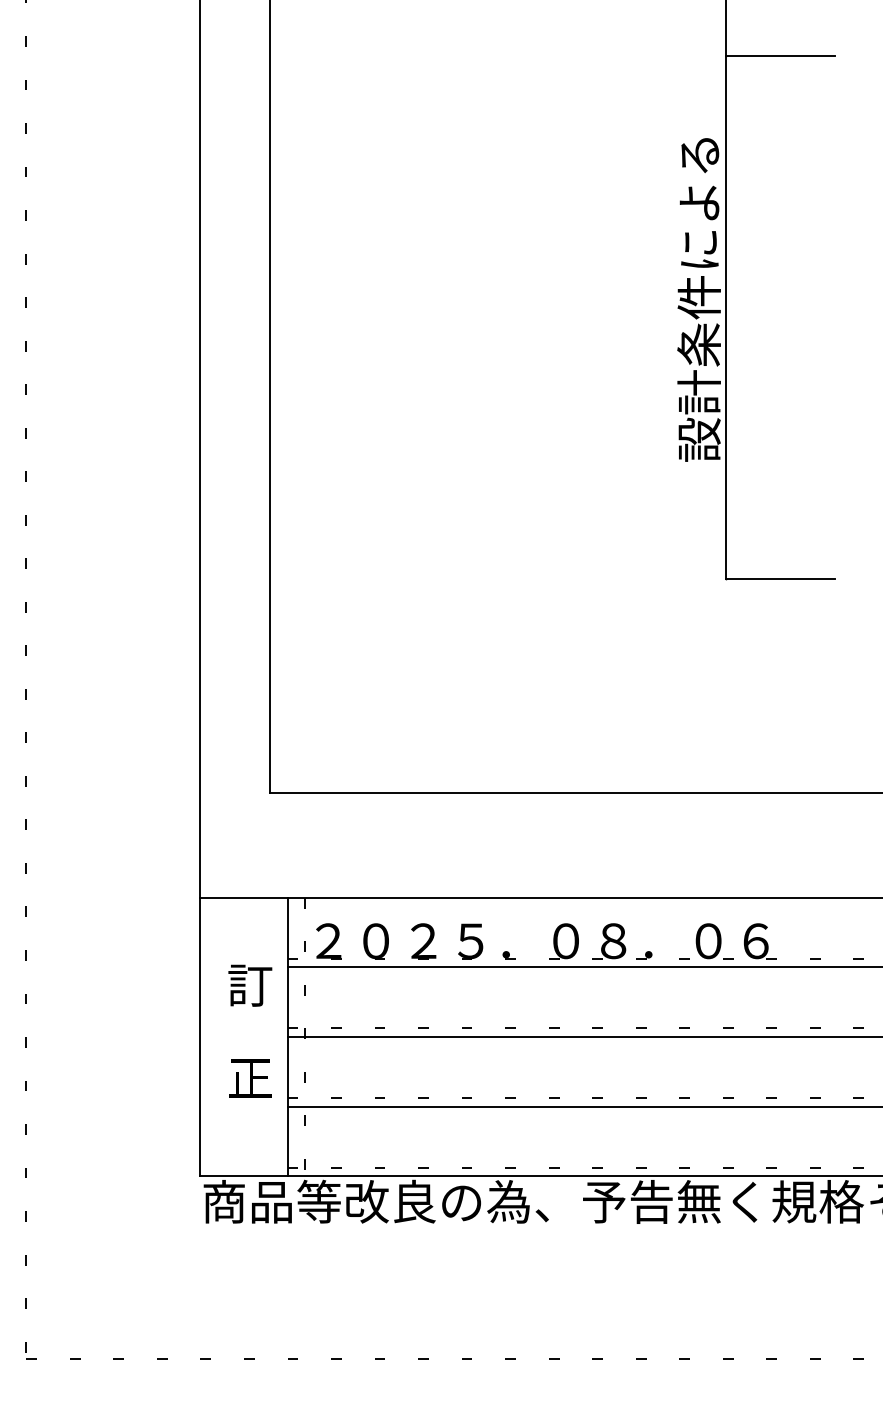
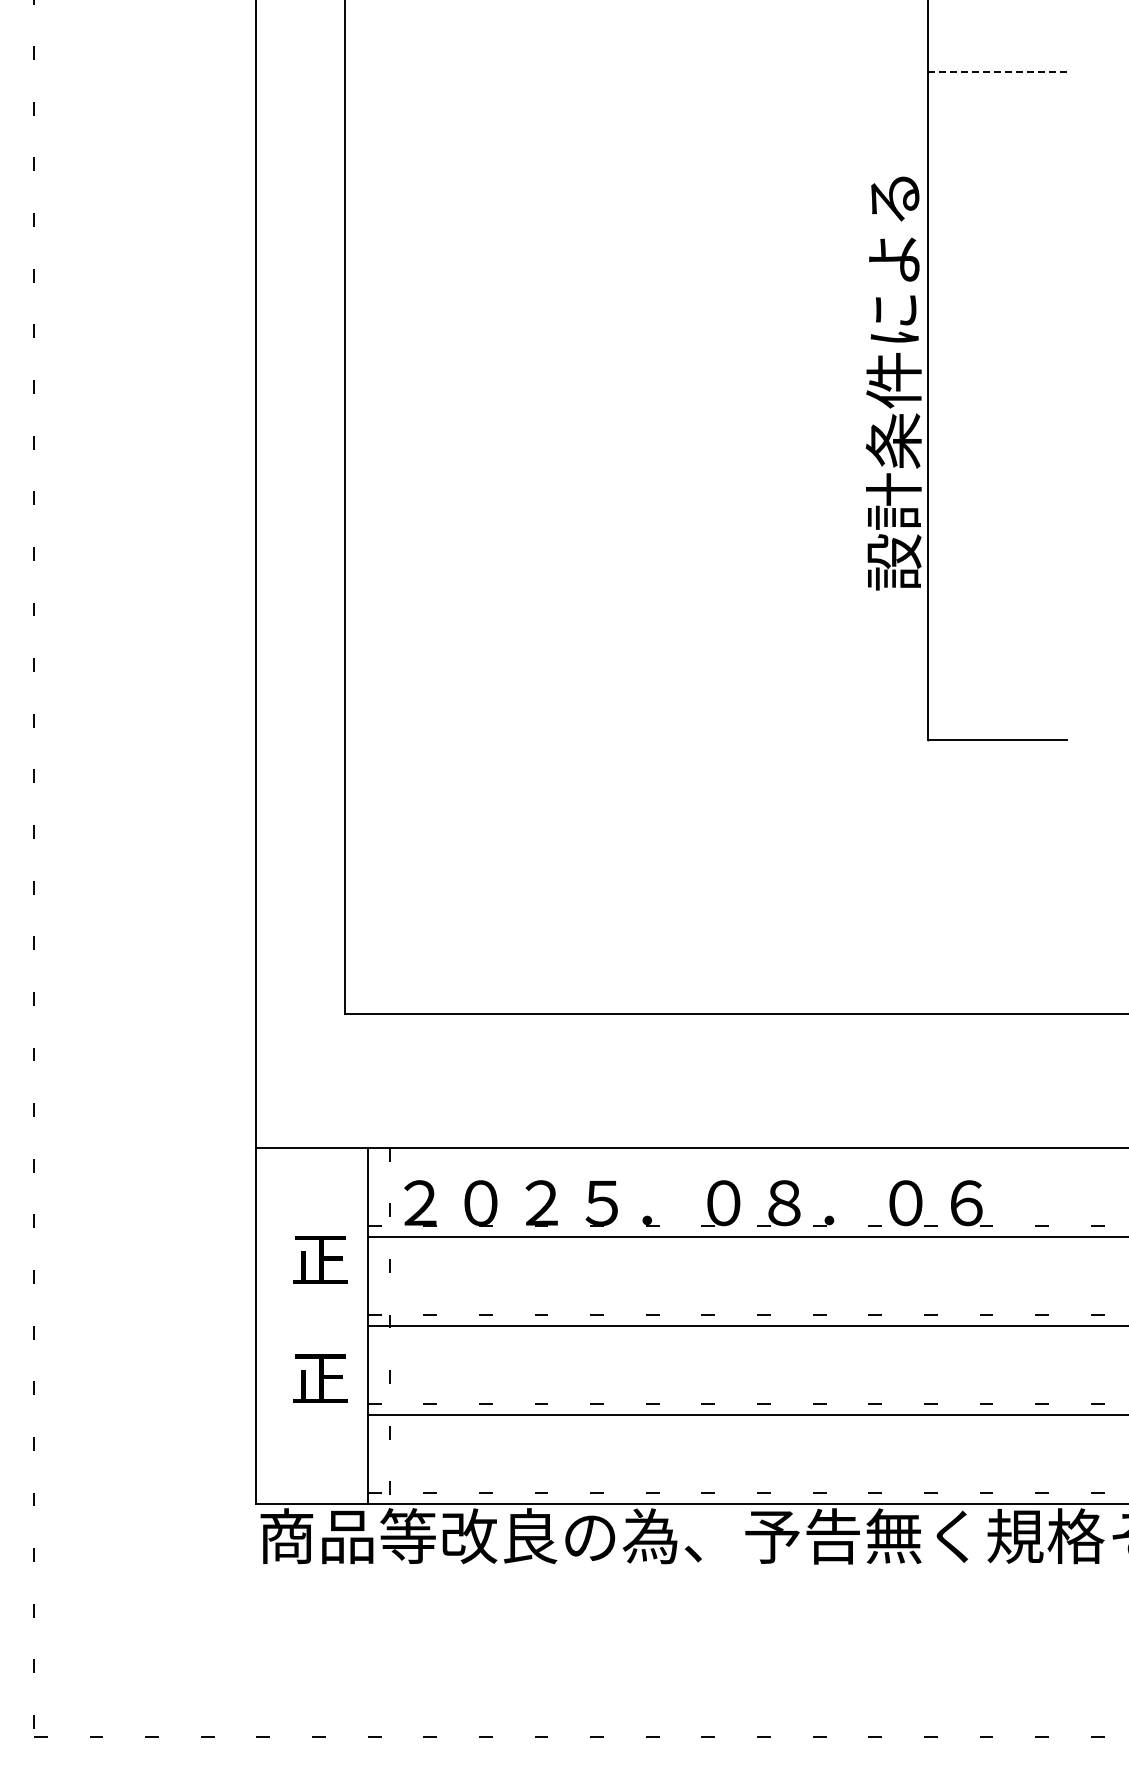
line: (780, 56) -> (997, 72), solid -> dashed
text: (250, 985) -> (320, 1259), 訂 -> 正

